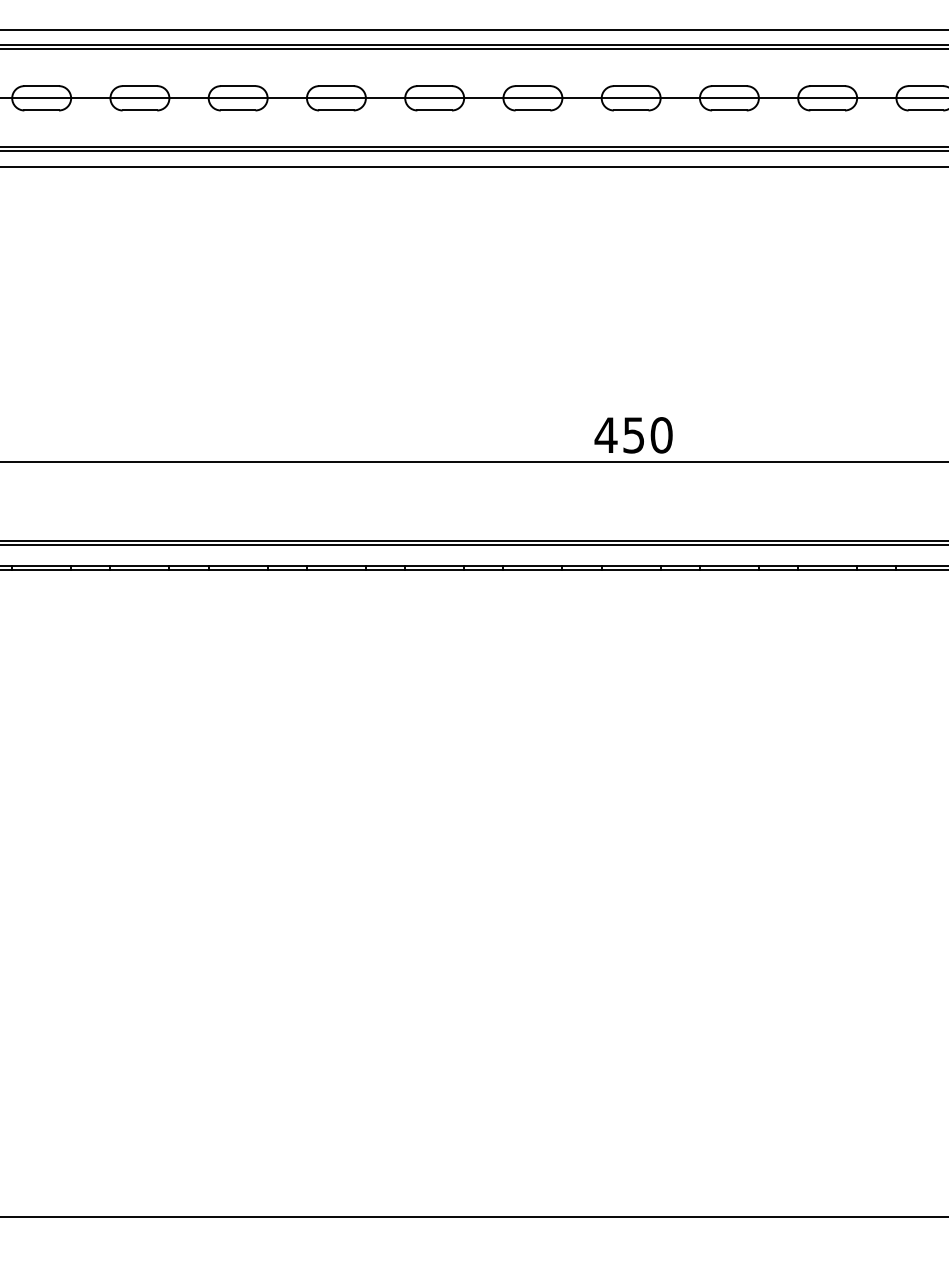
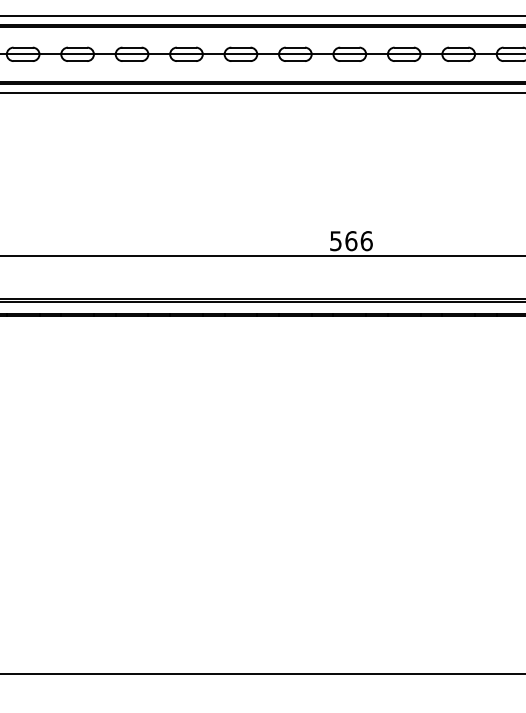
text: (632, 435) -> (350, 241), 450 -> 566

